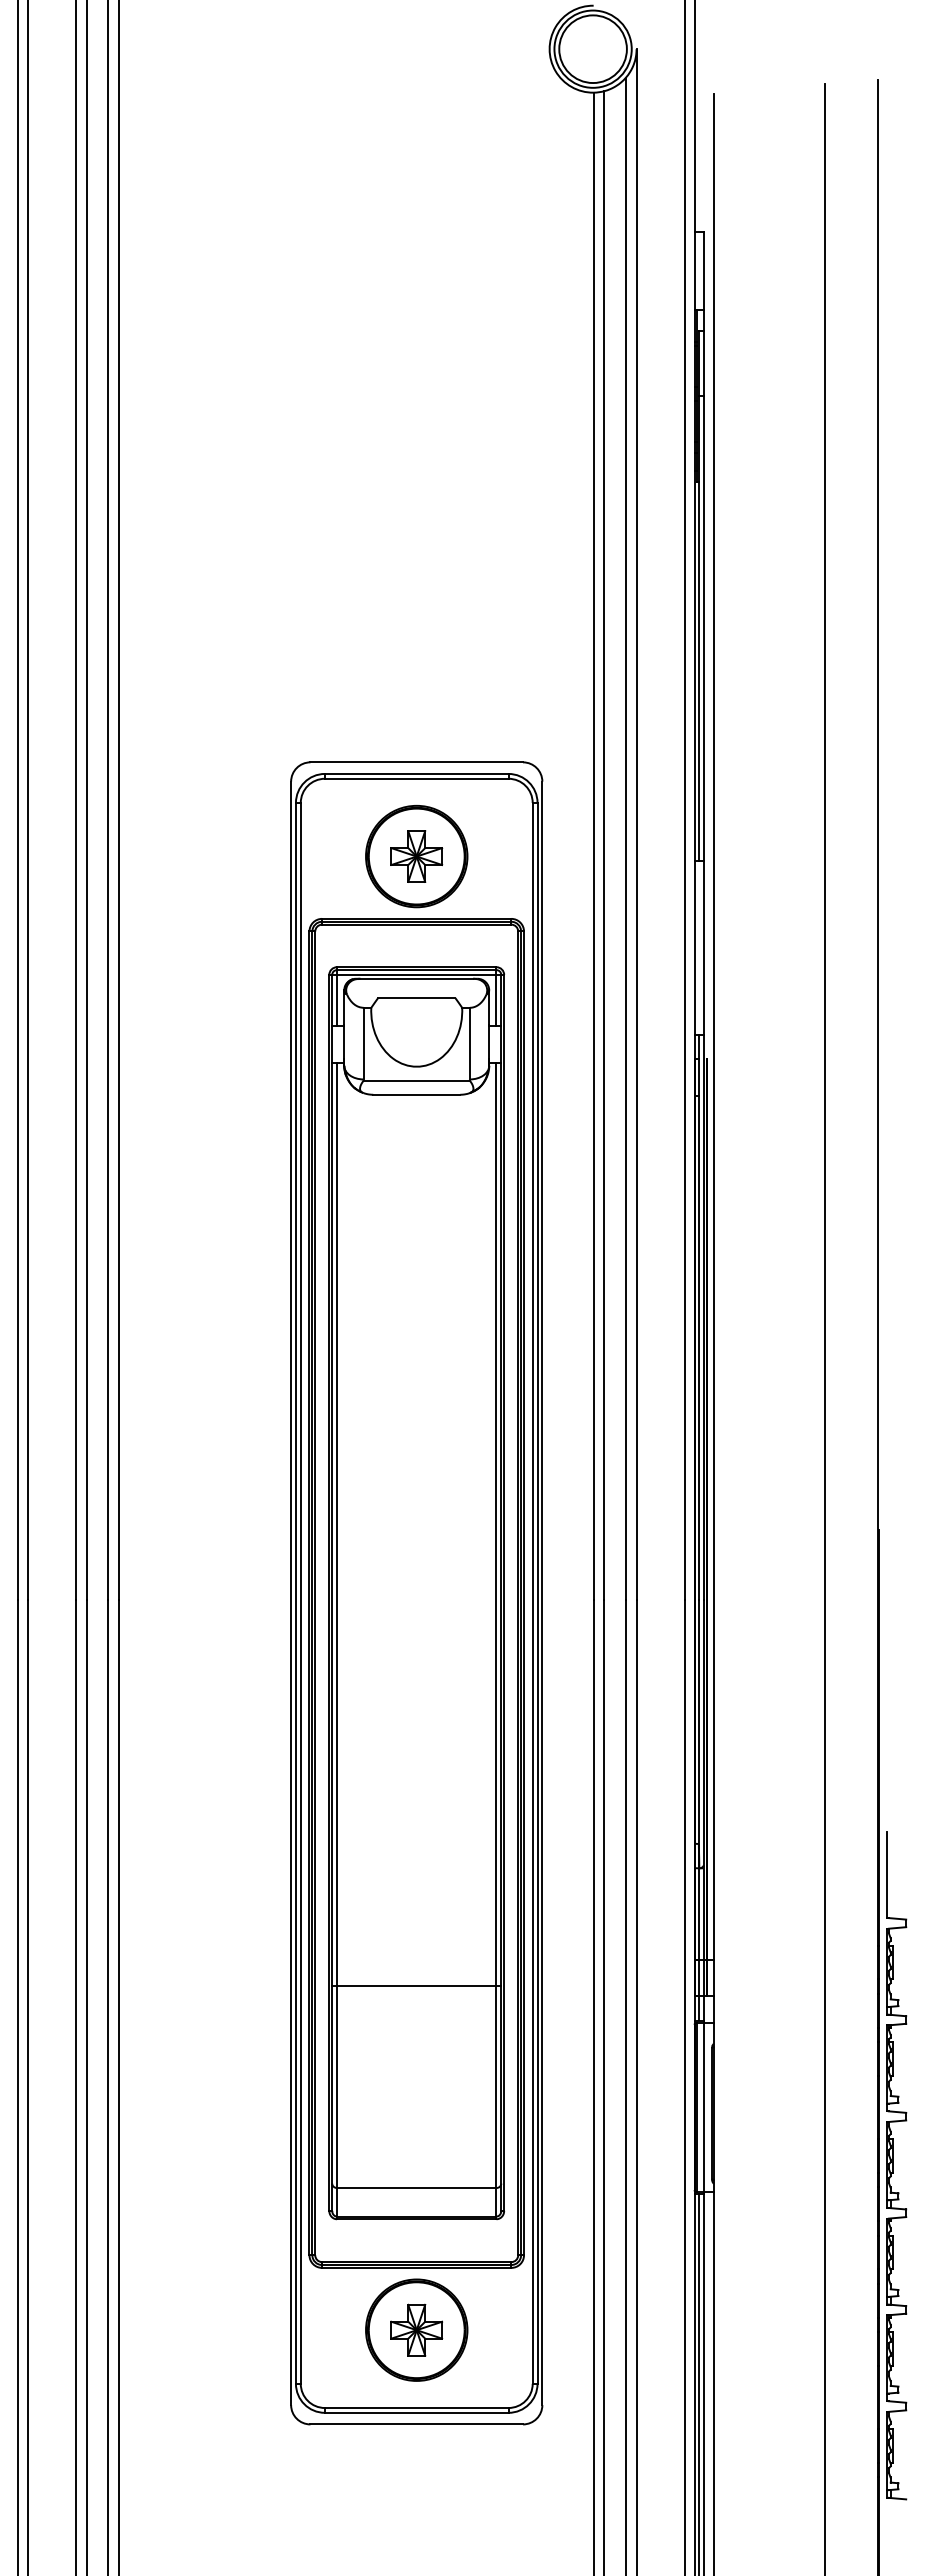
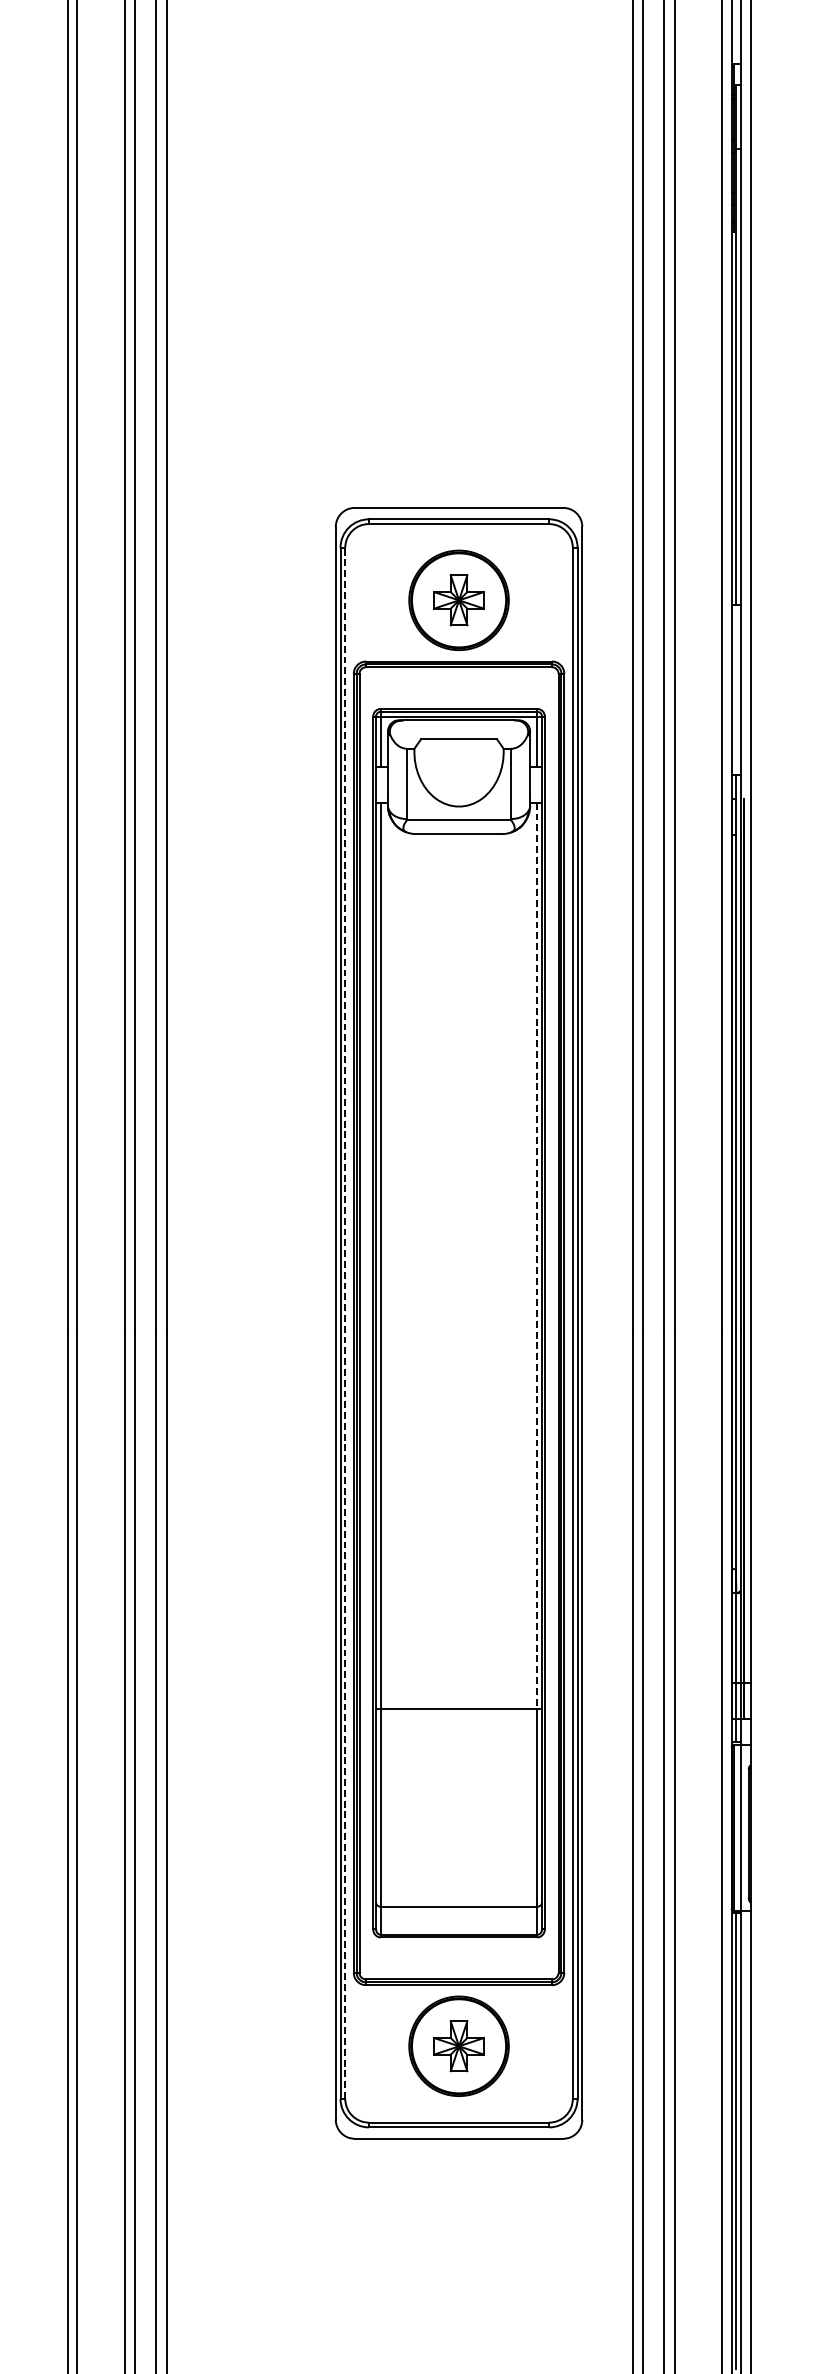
line: (496, 1524) -> (537, 1255), solid -> dashed
line: (300, 1592) -> (344, 1322), solid -> dashed

